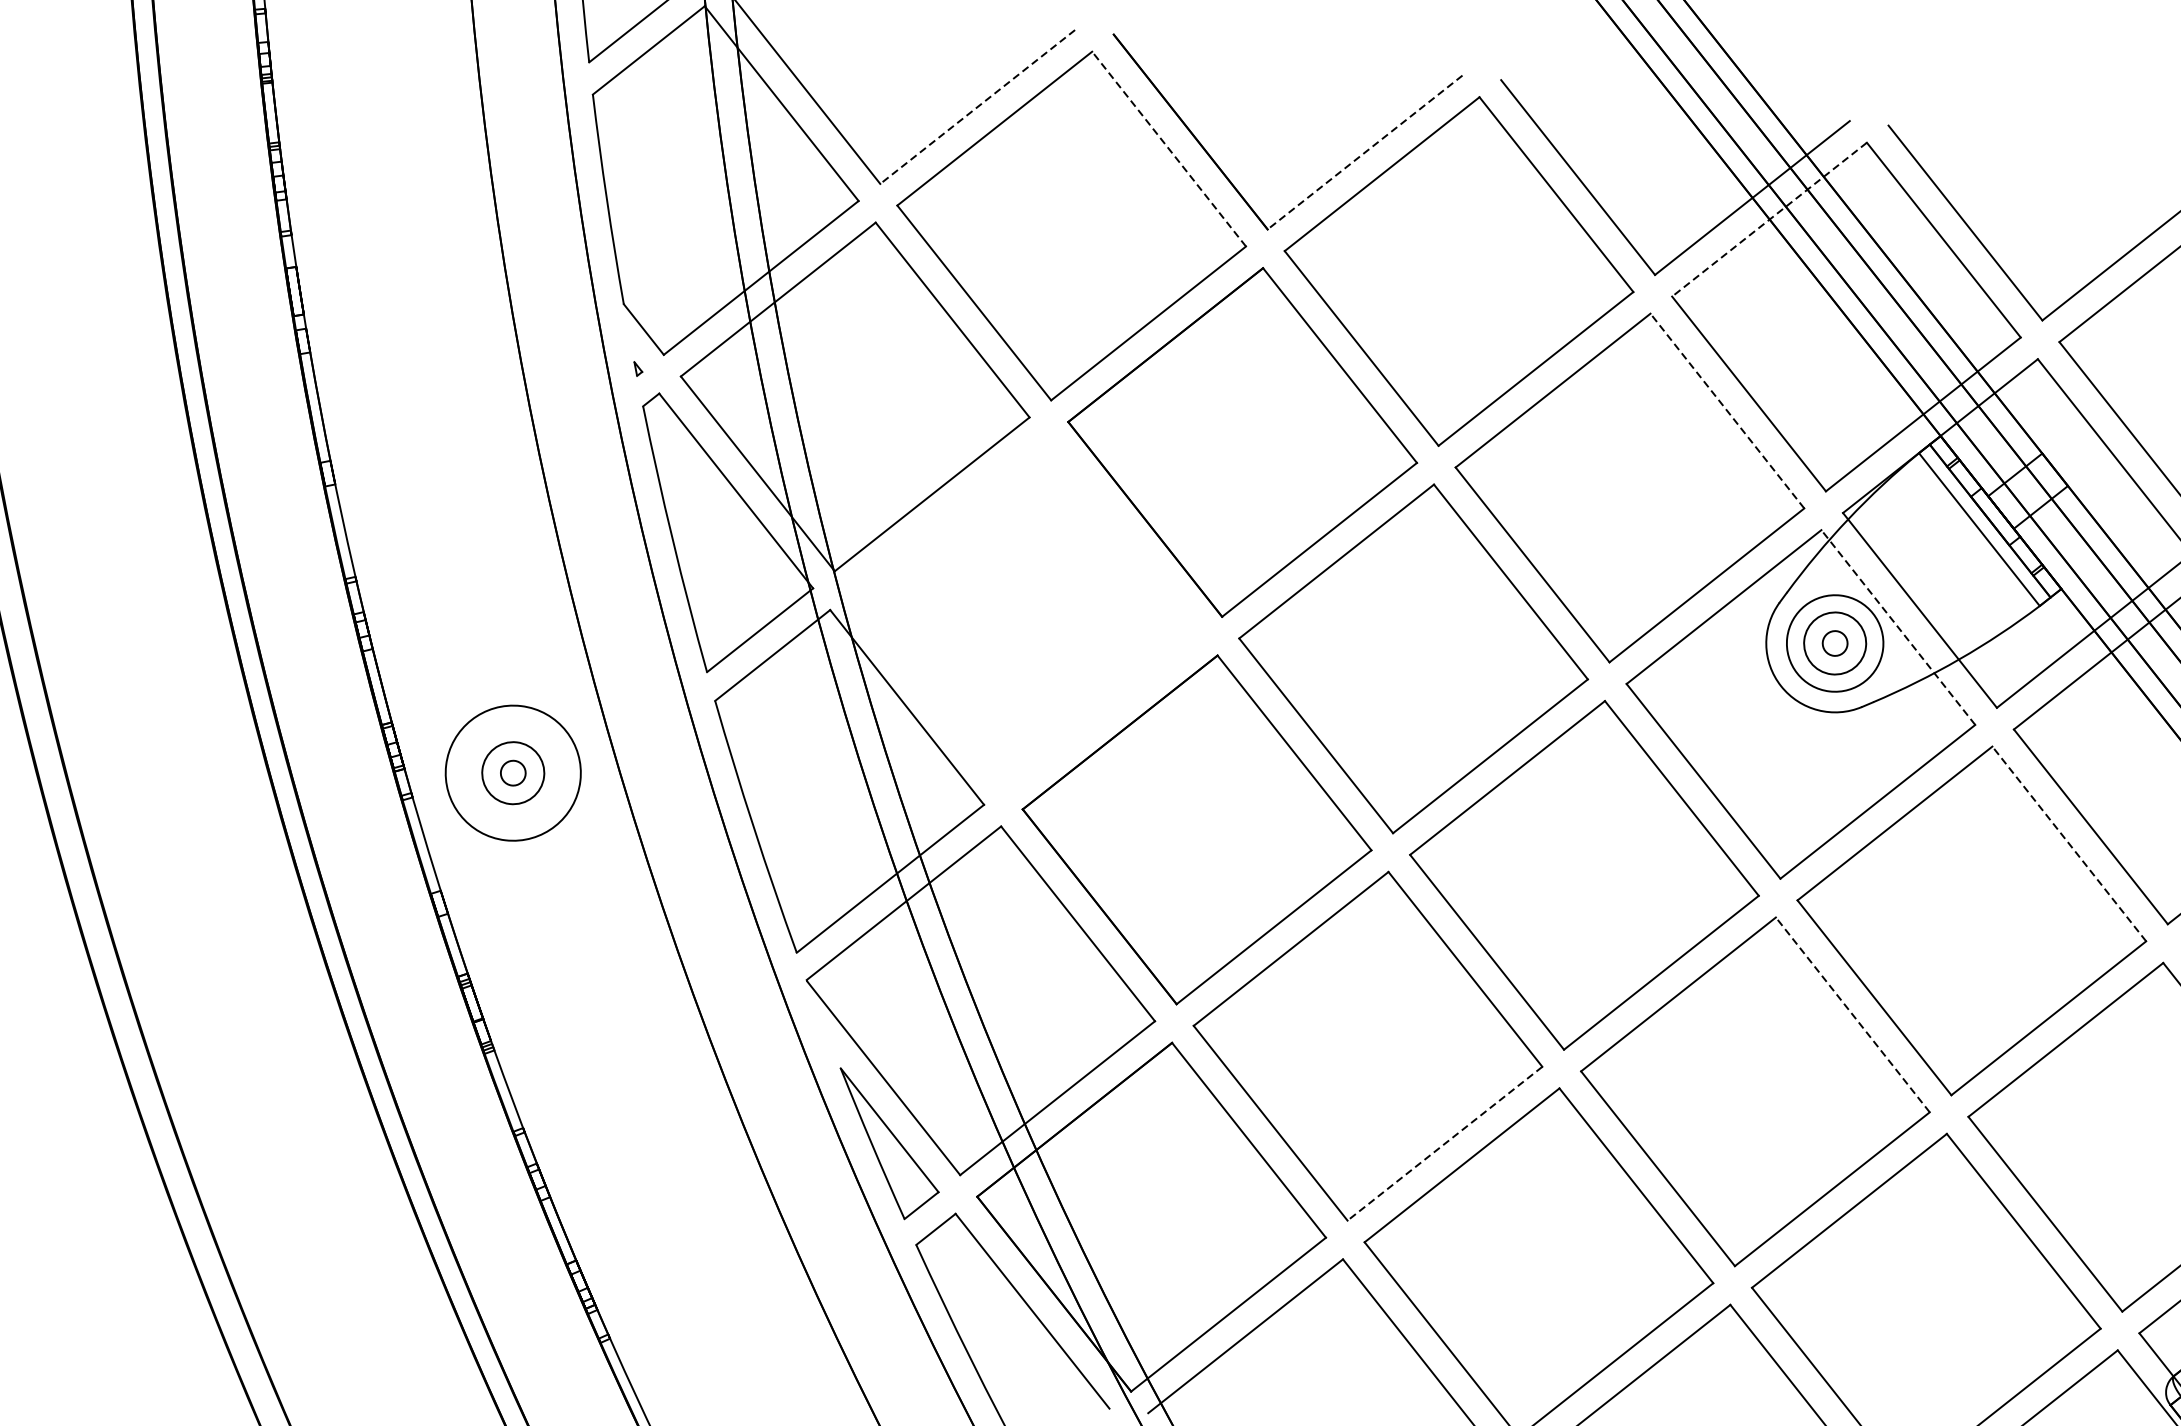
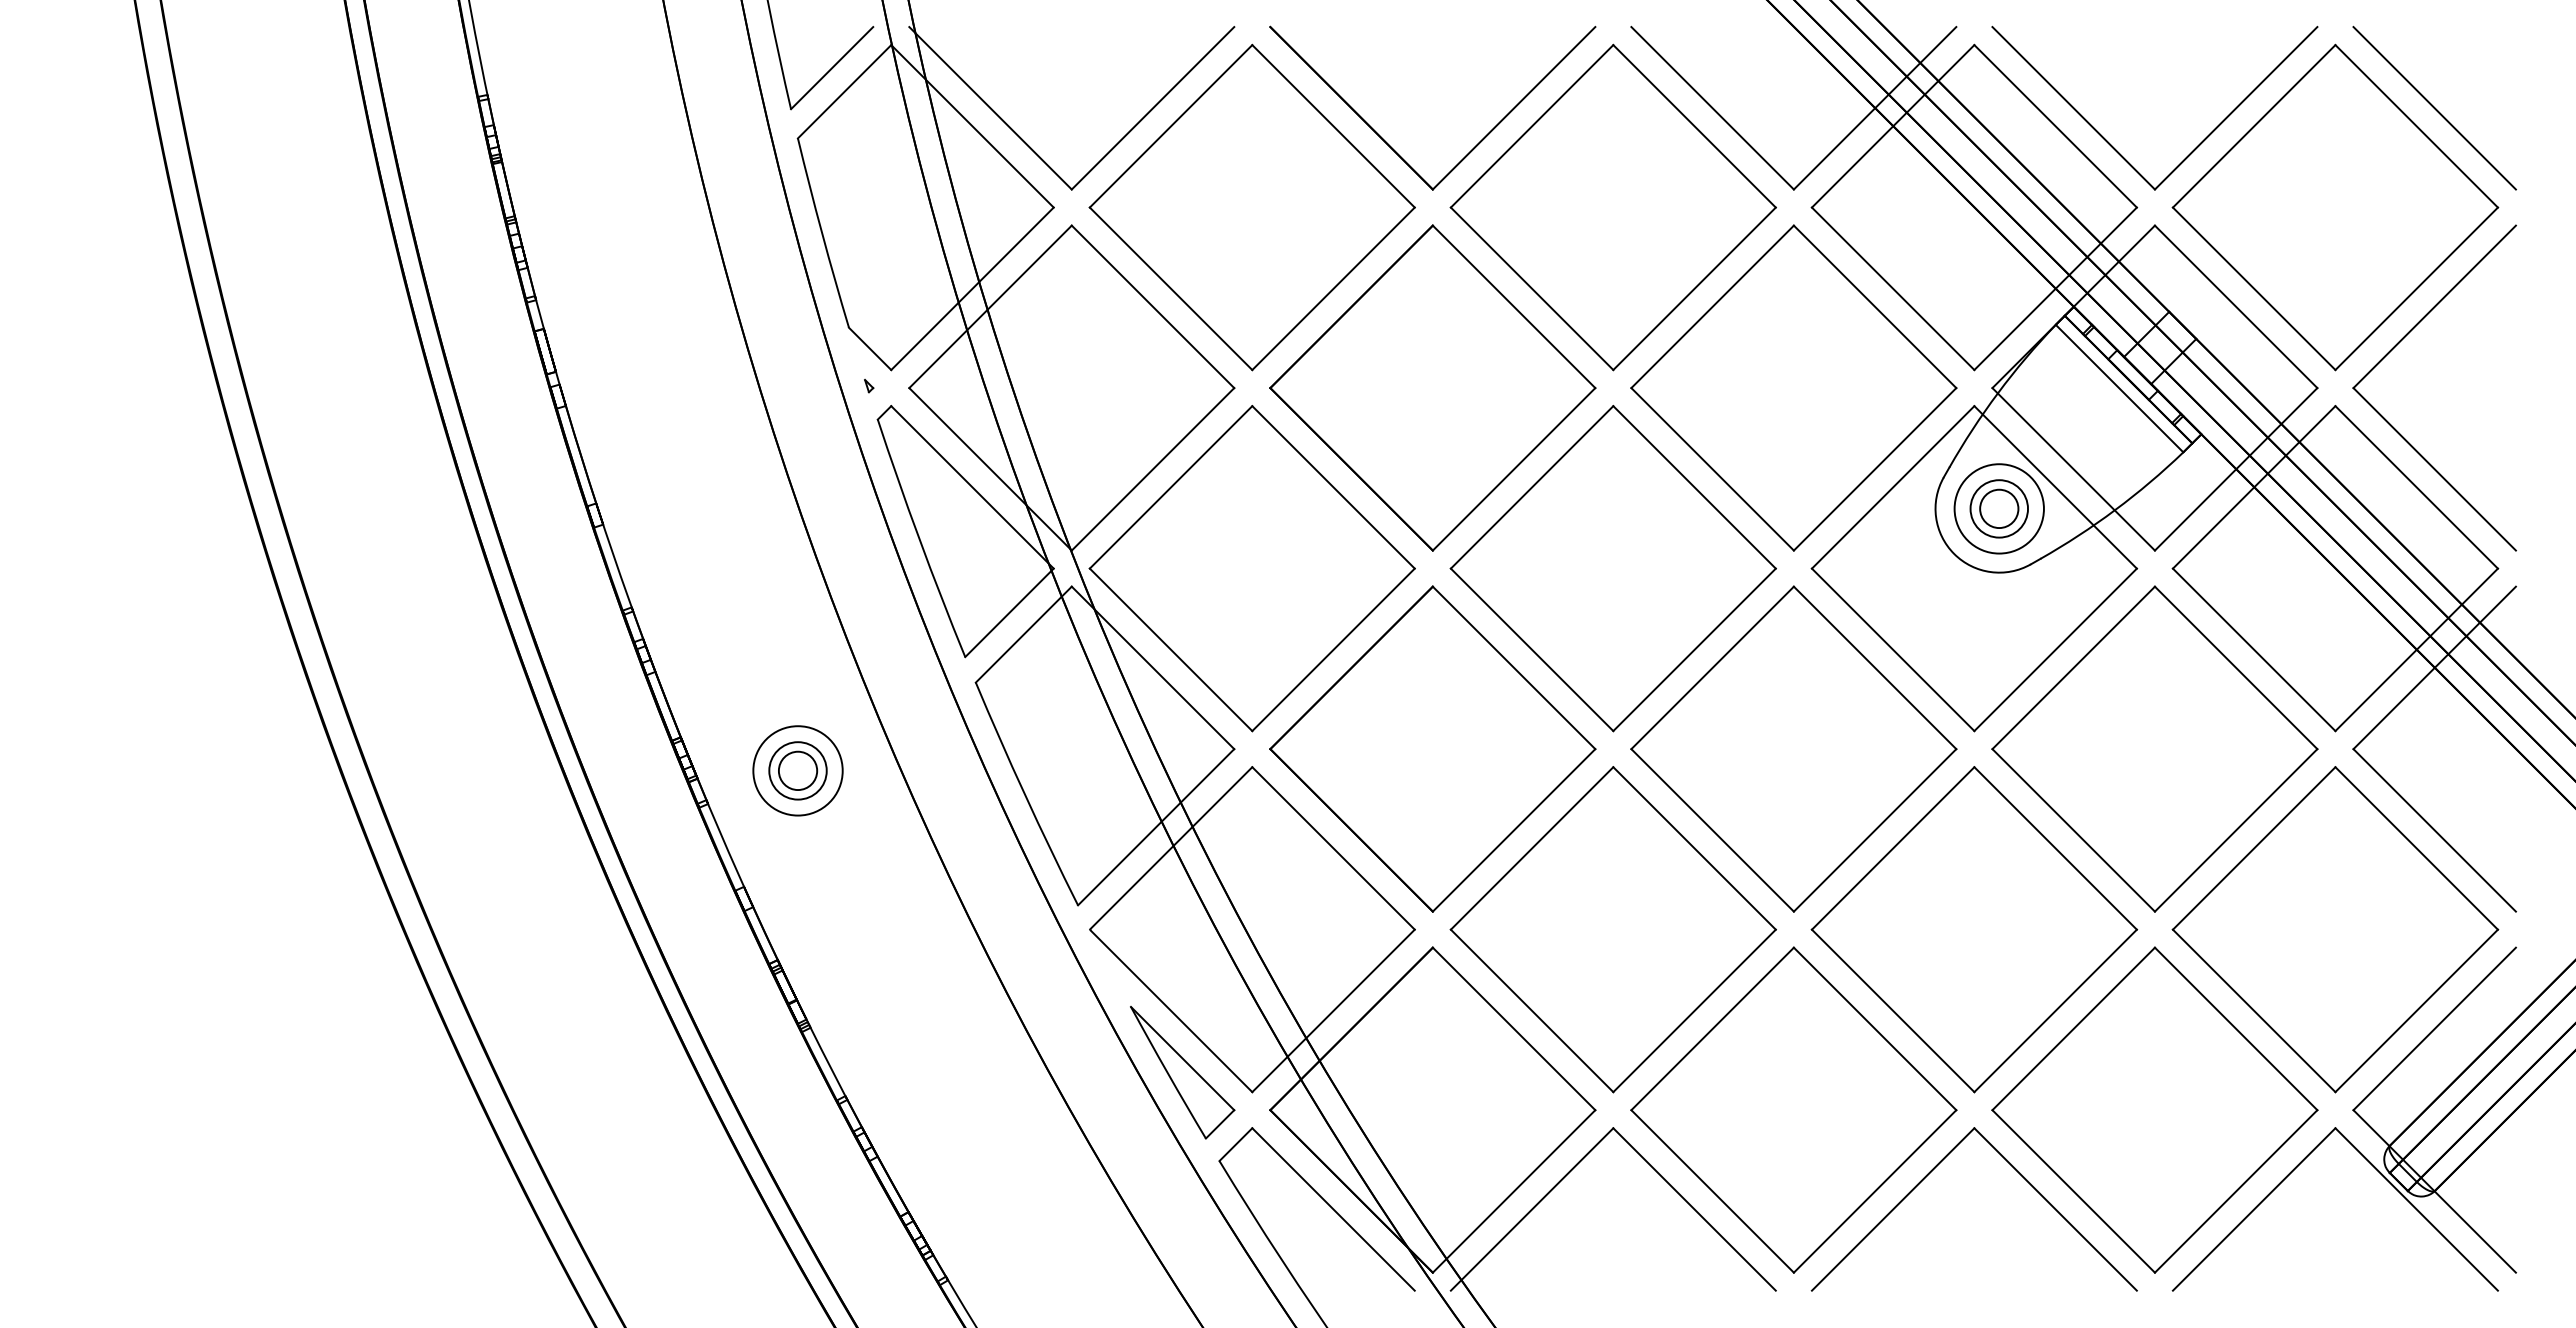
line: (978, 107) -> (1153, 108), dashed -> solid
line: (1169, 149) -> (1333, 126), dashed -> solid
line: (1365, 152) -> (1514, 108), dashed -> solid
line: (1769, 219) -> (1893, 126), dashed -> solid
line: (1727, 410) -> (1875, 306), dashed -> solid
part: (1025, 613) -> (1251, 568), added
line: (1898, 627) -> (2055, 487), dashed -> solid
circle: (1835, 643) -> (1999, 508), size x1.67
circle: (512, 772) -> (797, 770), size x0.71
circle: (512, 772) -> (797, 770), size x1.67
line: (2069, 843) -> (2236, 667), dashed -> solid
line: (1852, 1014) -> (2055, 848), dashed -> solid
line: (1444, 1143) -> (1694, 1010), dashed -> solid

